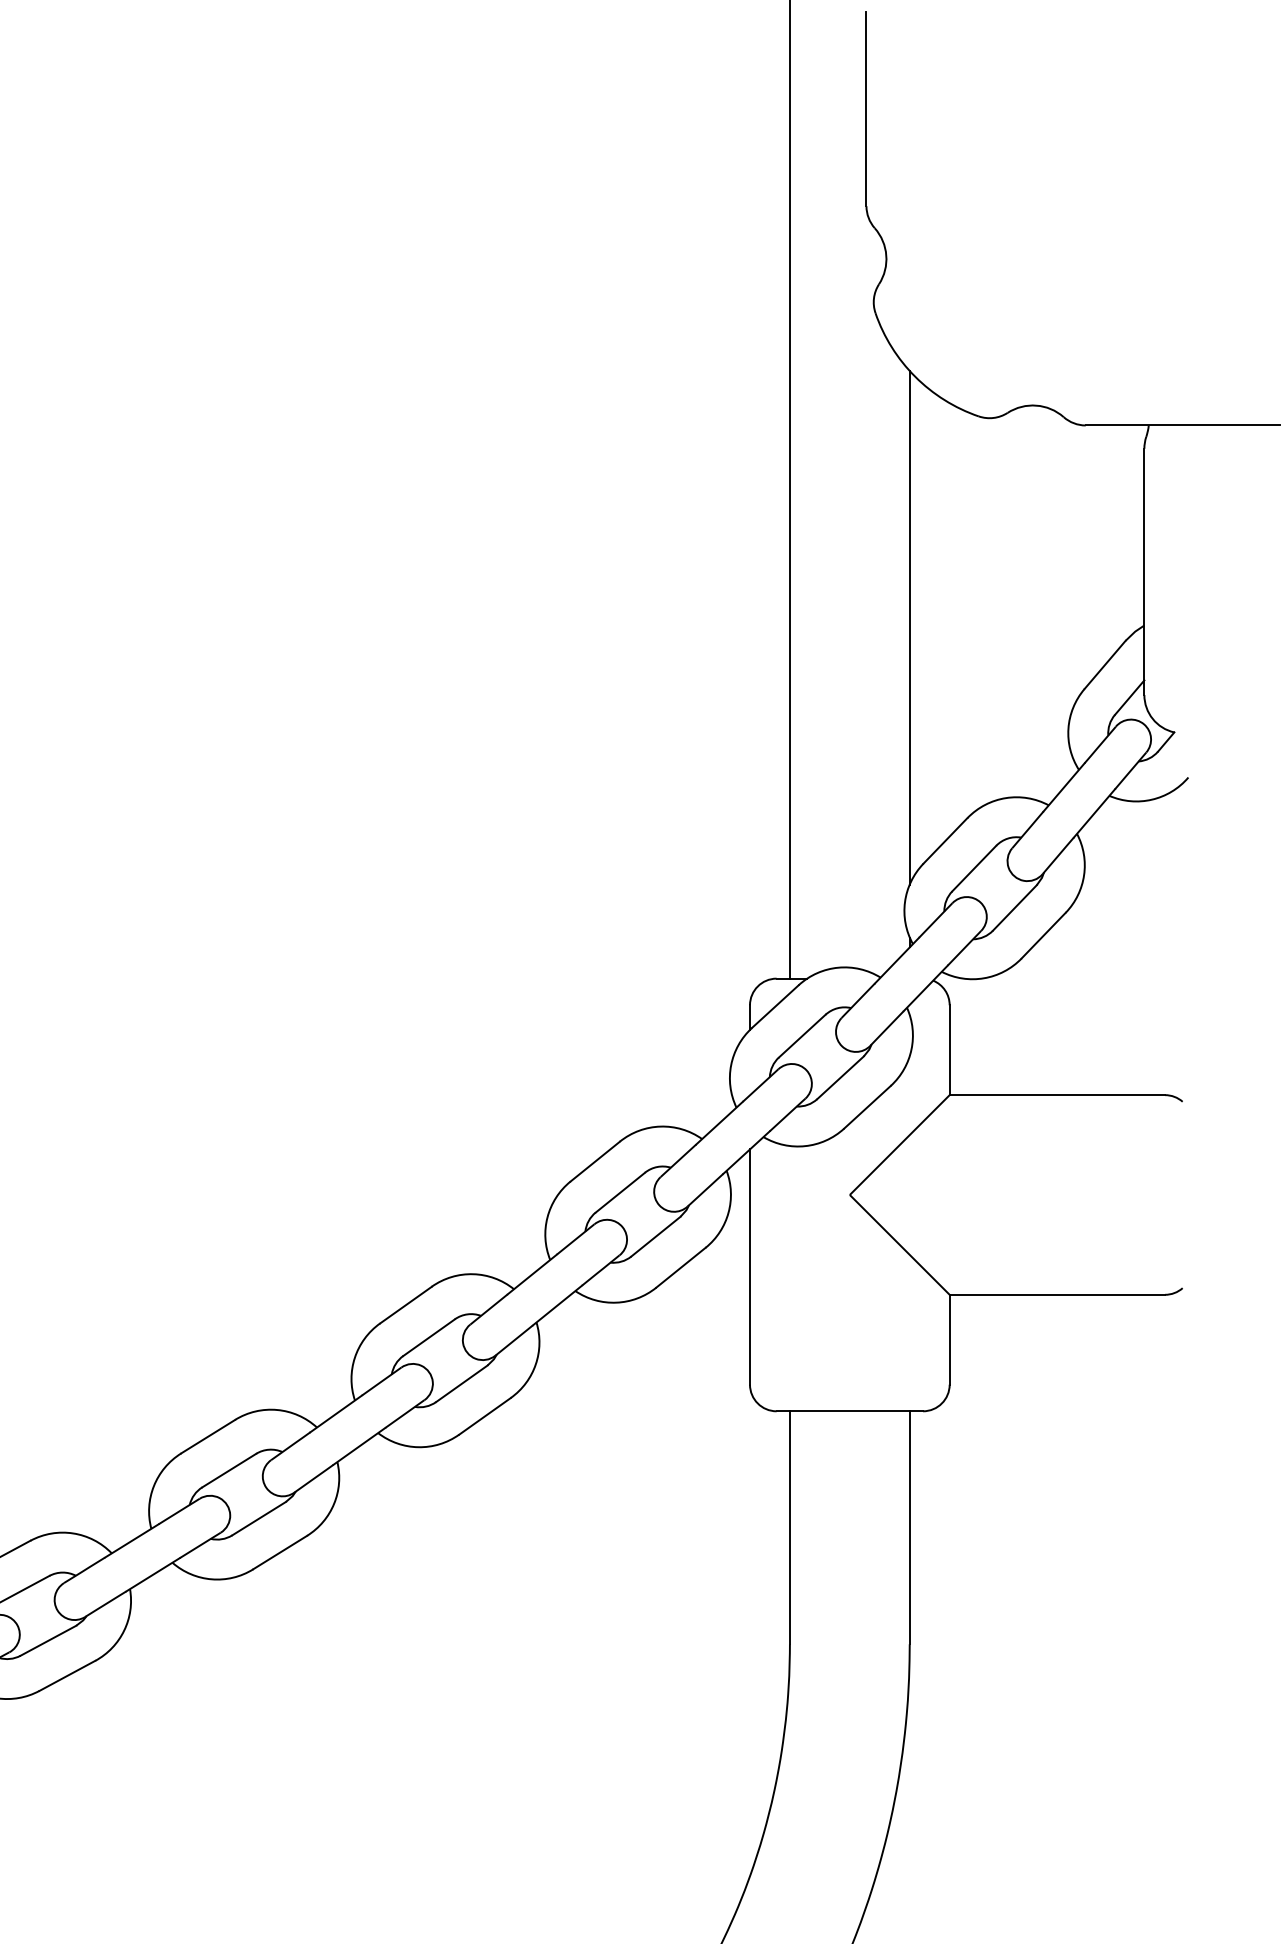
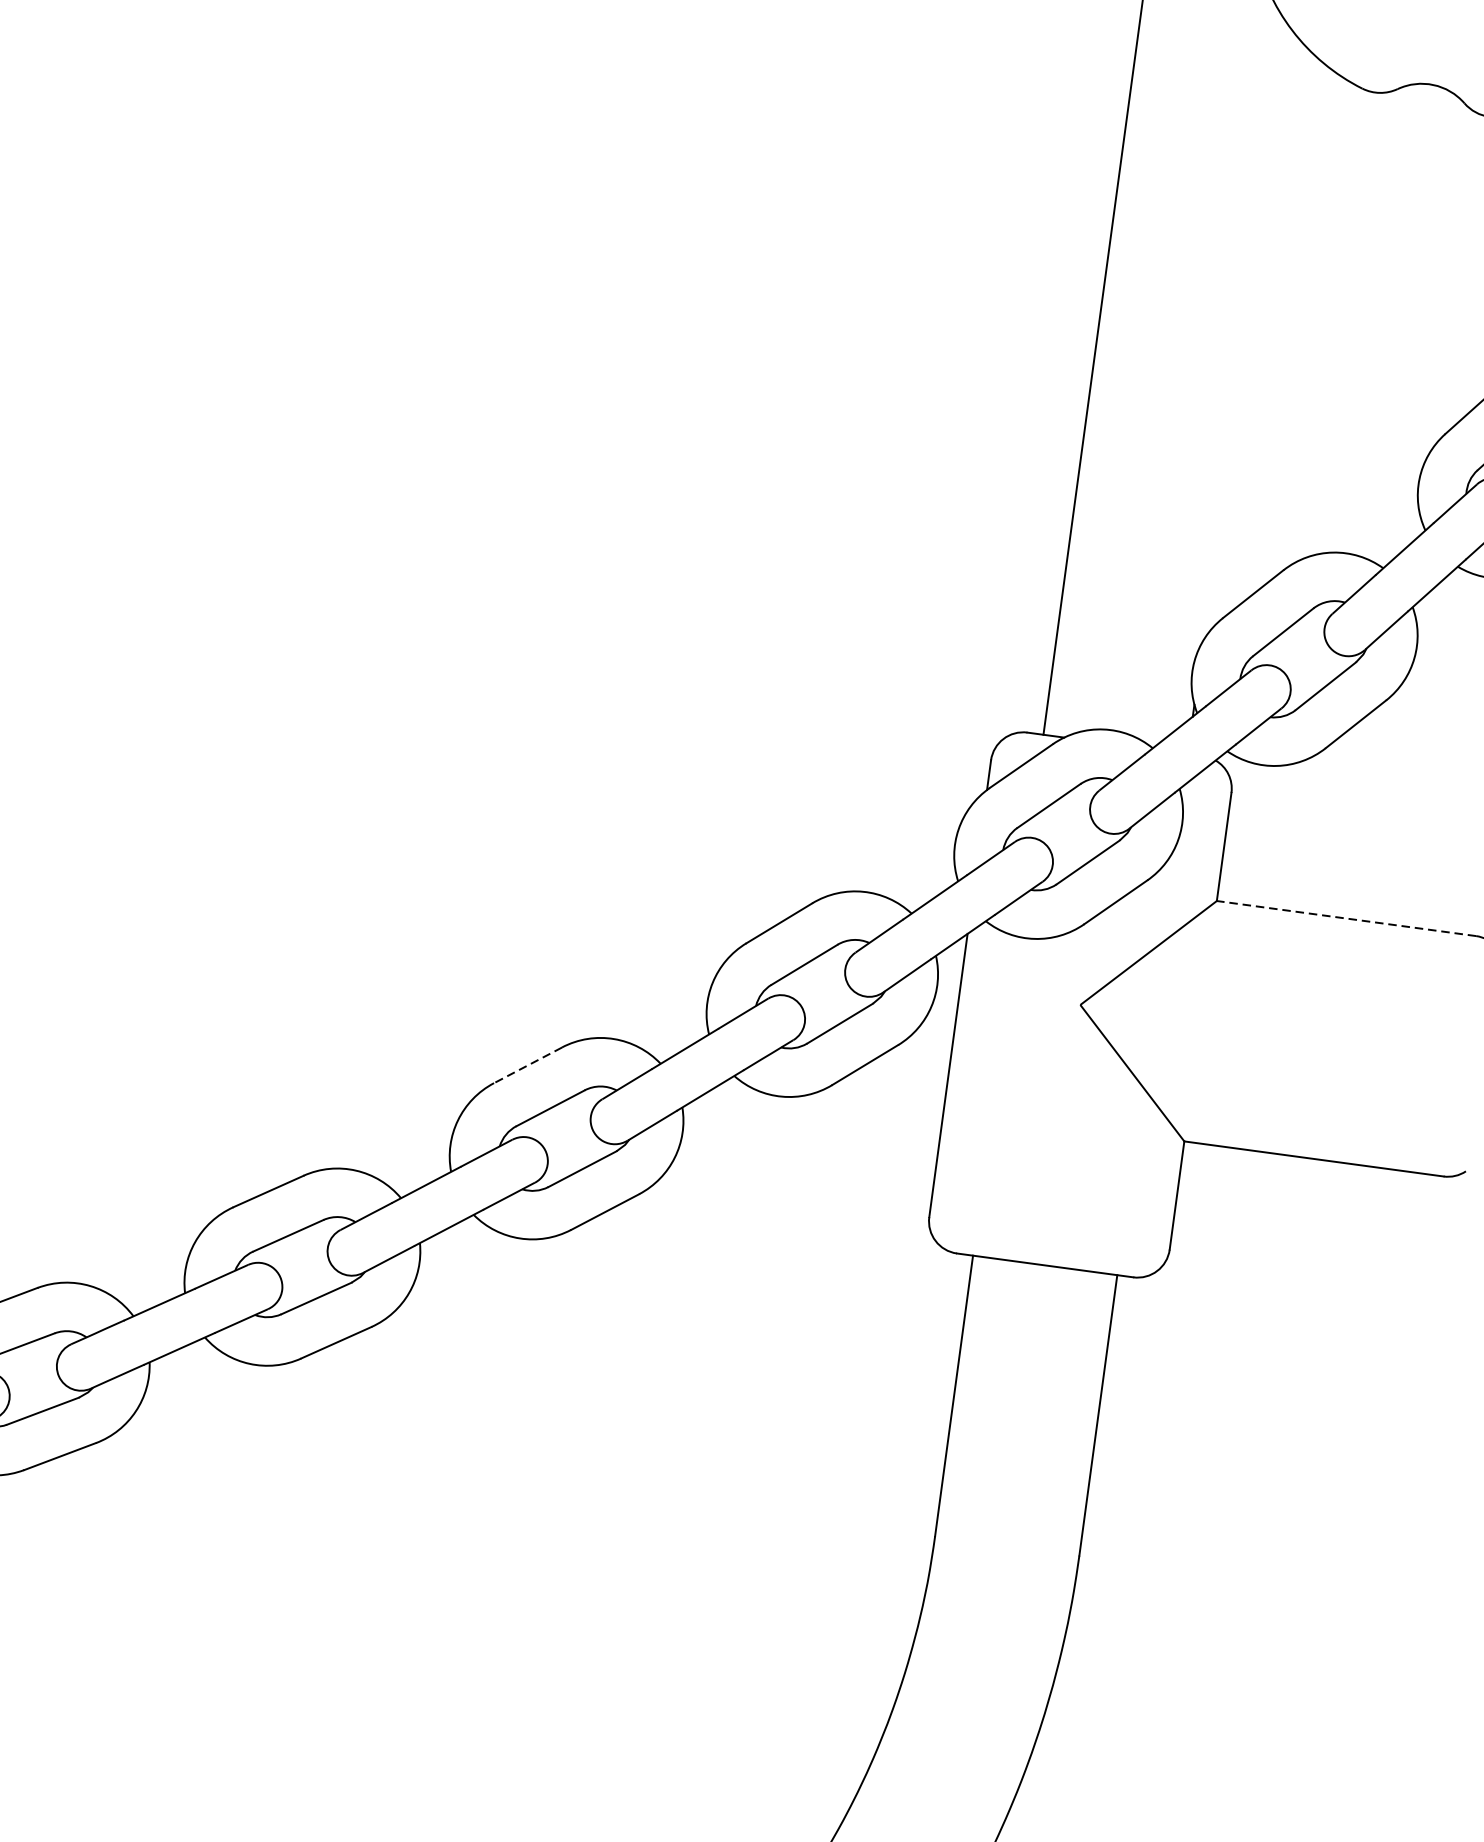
line: (909, 627) -> (1244, 331), removed
line: (1057, 1095) -> (1346, 919), solid -> dashed
line: (405, 1305) -> (527, 1065), solid -> dashed

